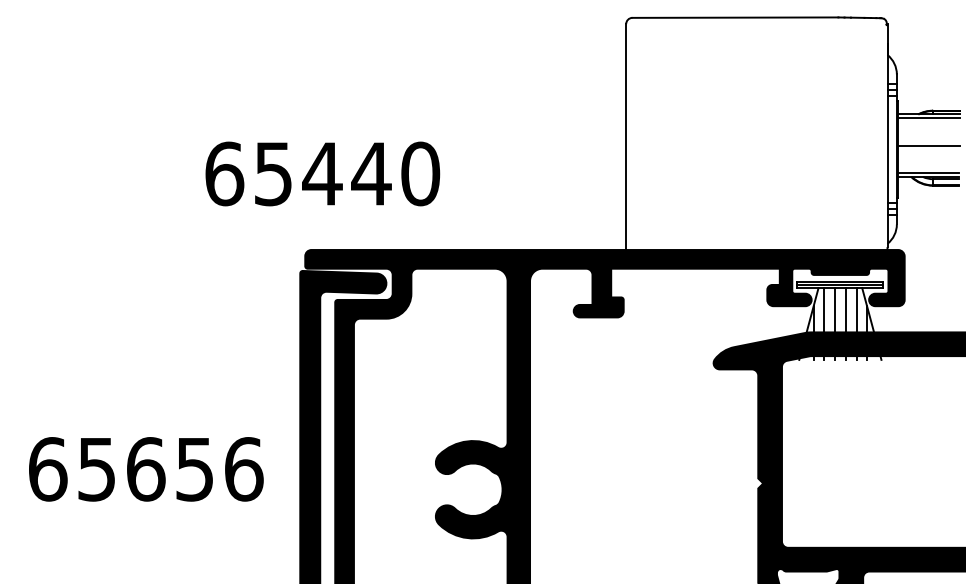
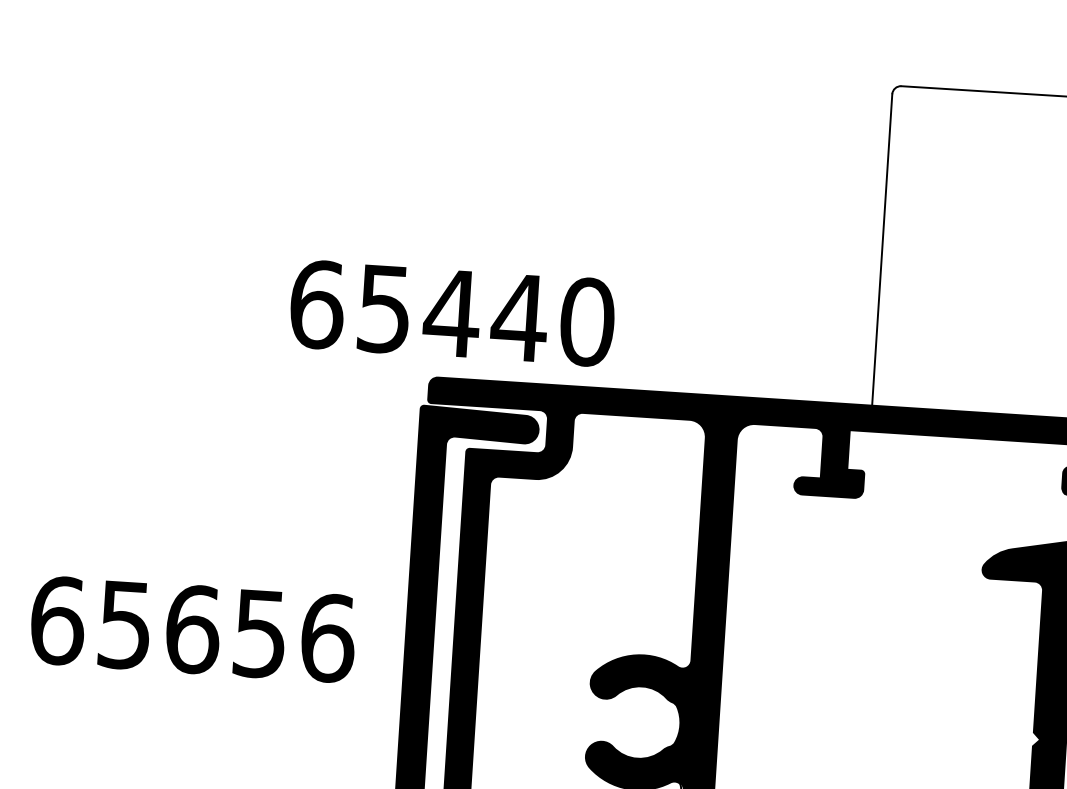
text: (322, 173) -> (452, 312), moved
text: (146, 469) -> (193, 629), moved

